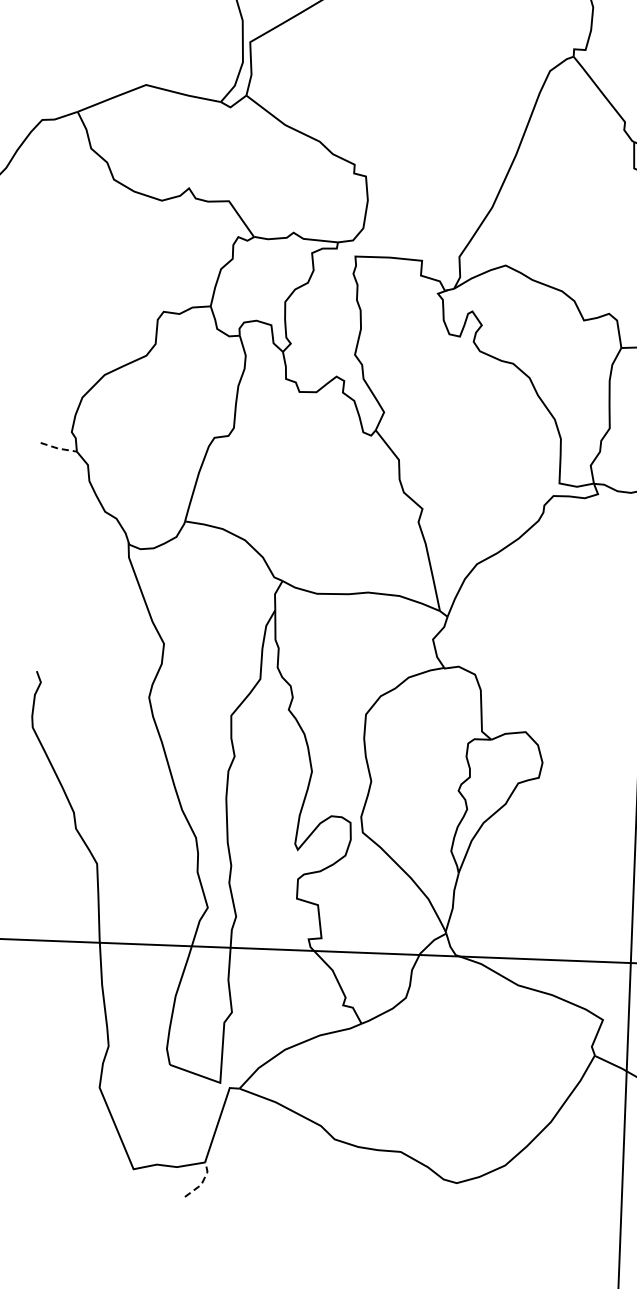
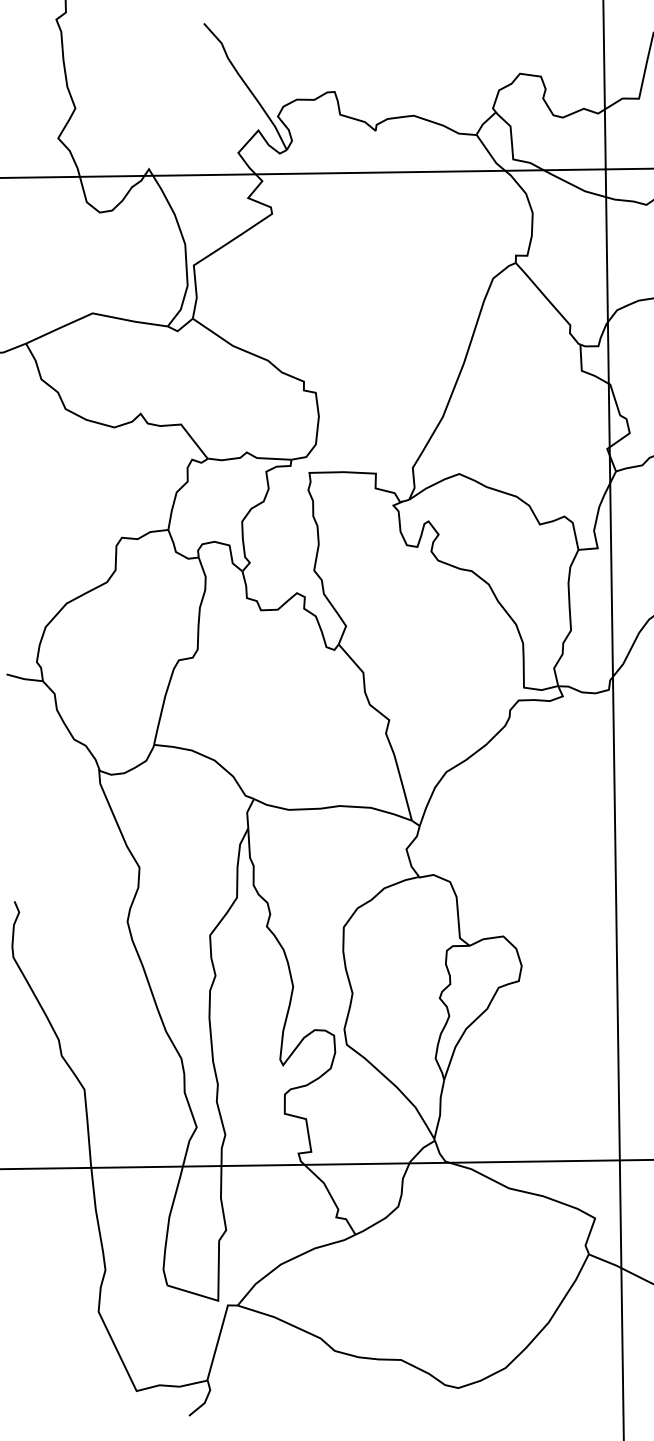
line: (58, 448) -> (24, 679), dashed -> solid
line: (202, 1183) -> (205, 1401), dashed -> solid

